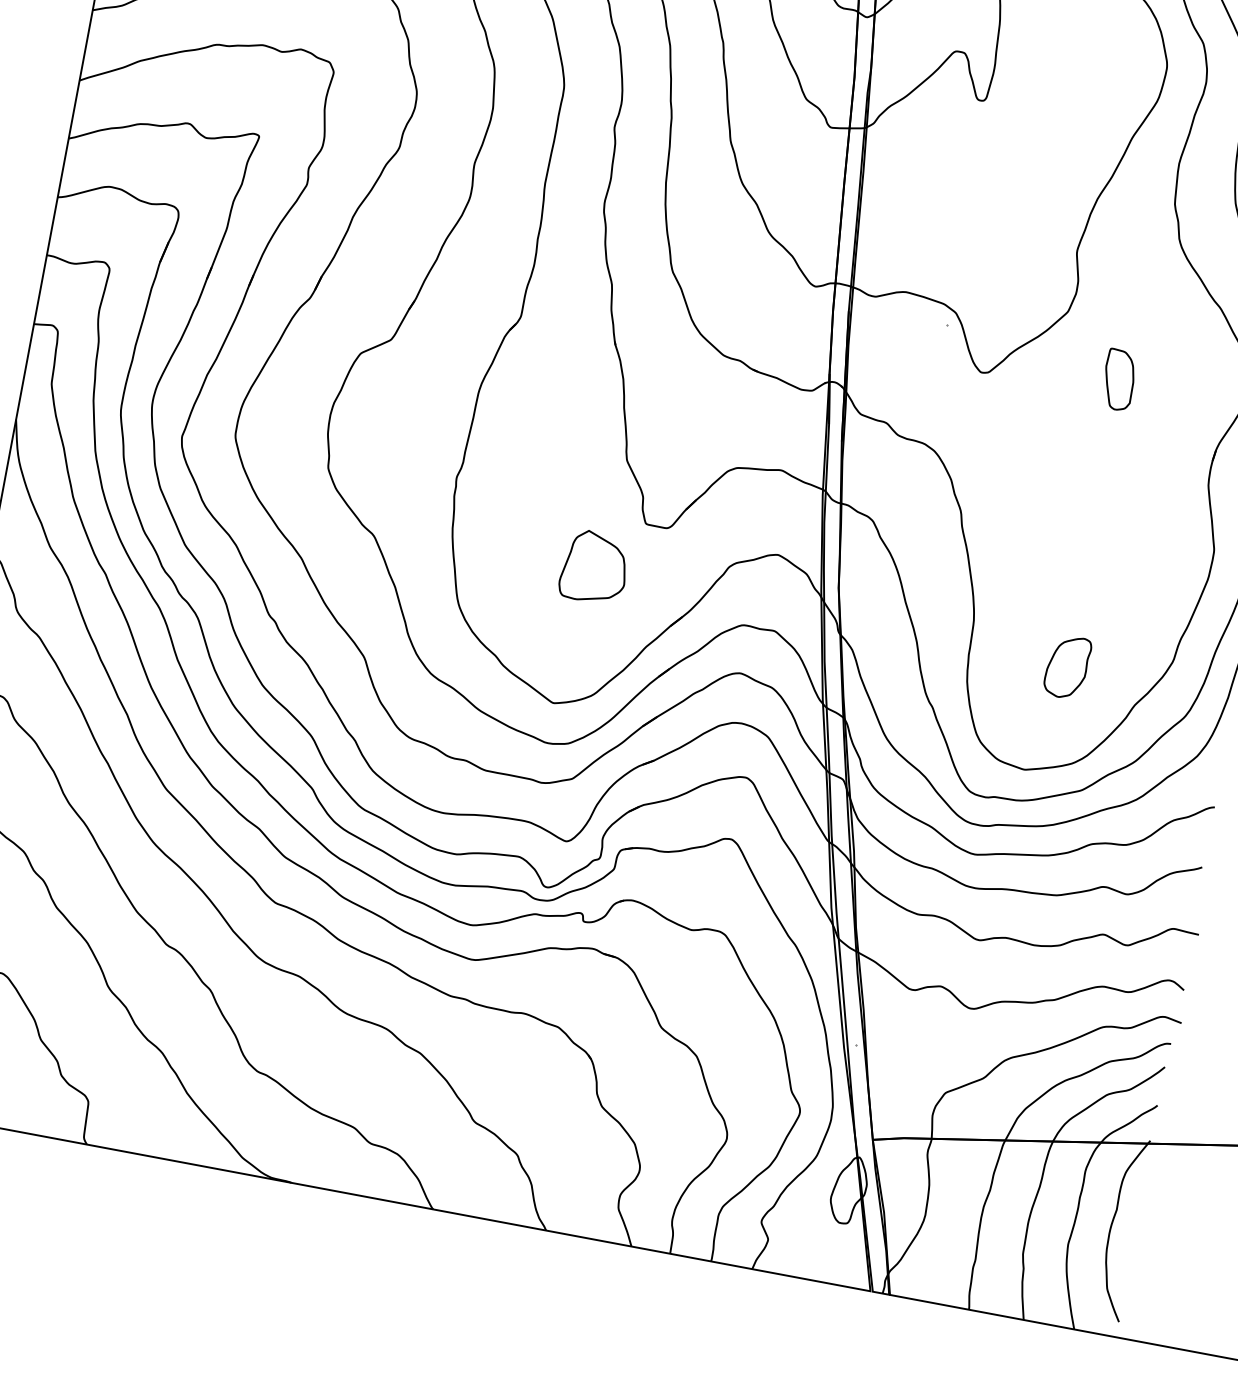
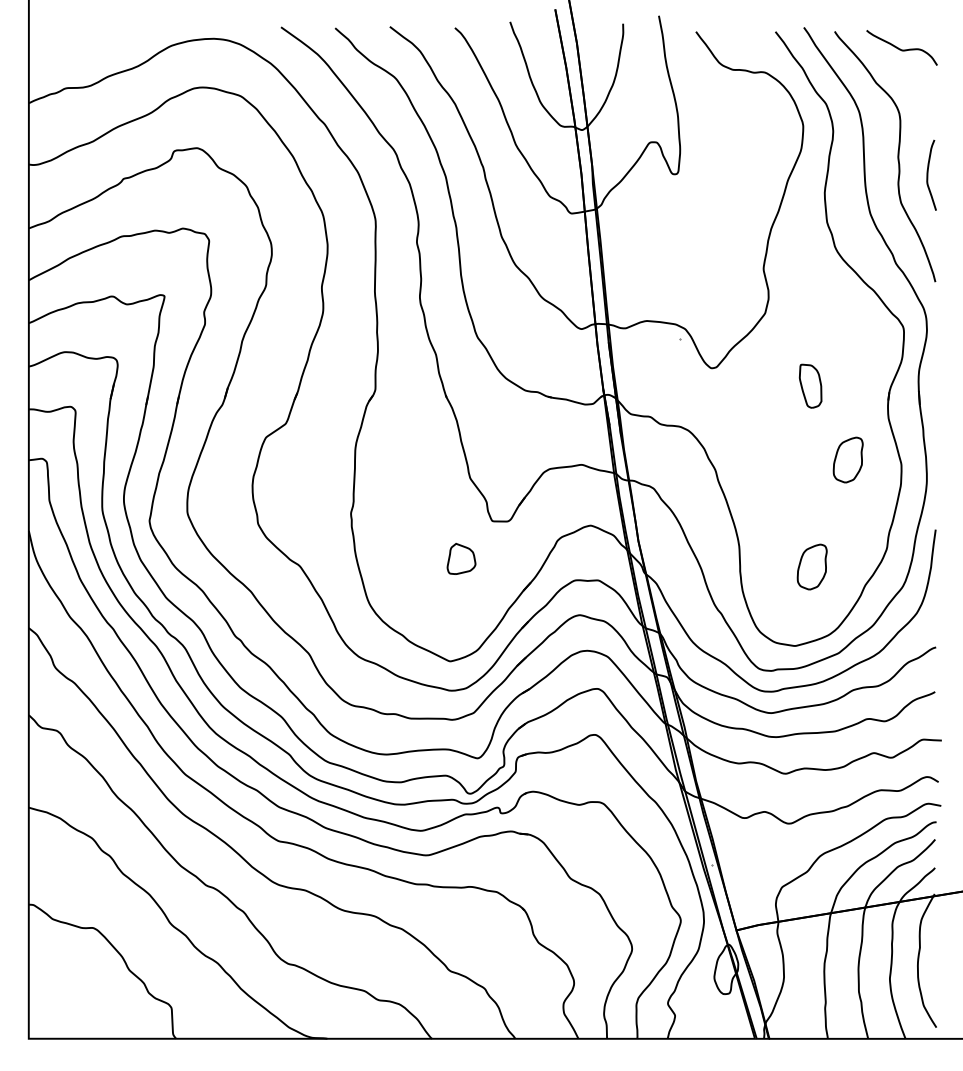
part: (1118, 378) -> (810, 385), moved
part: (1142, 530) -> (847, 459), added
part: (594, 566) -> (461, 558), size x0.6

